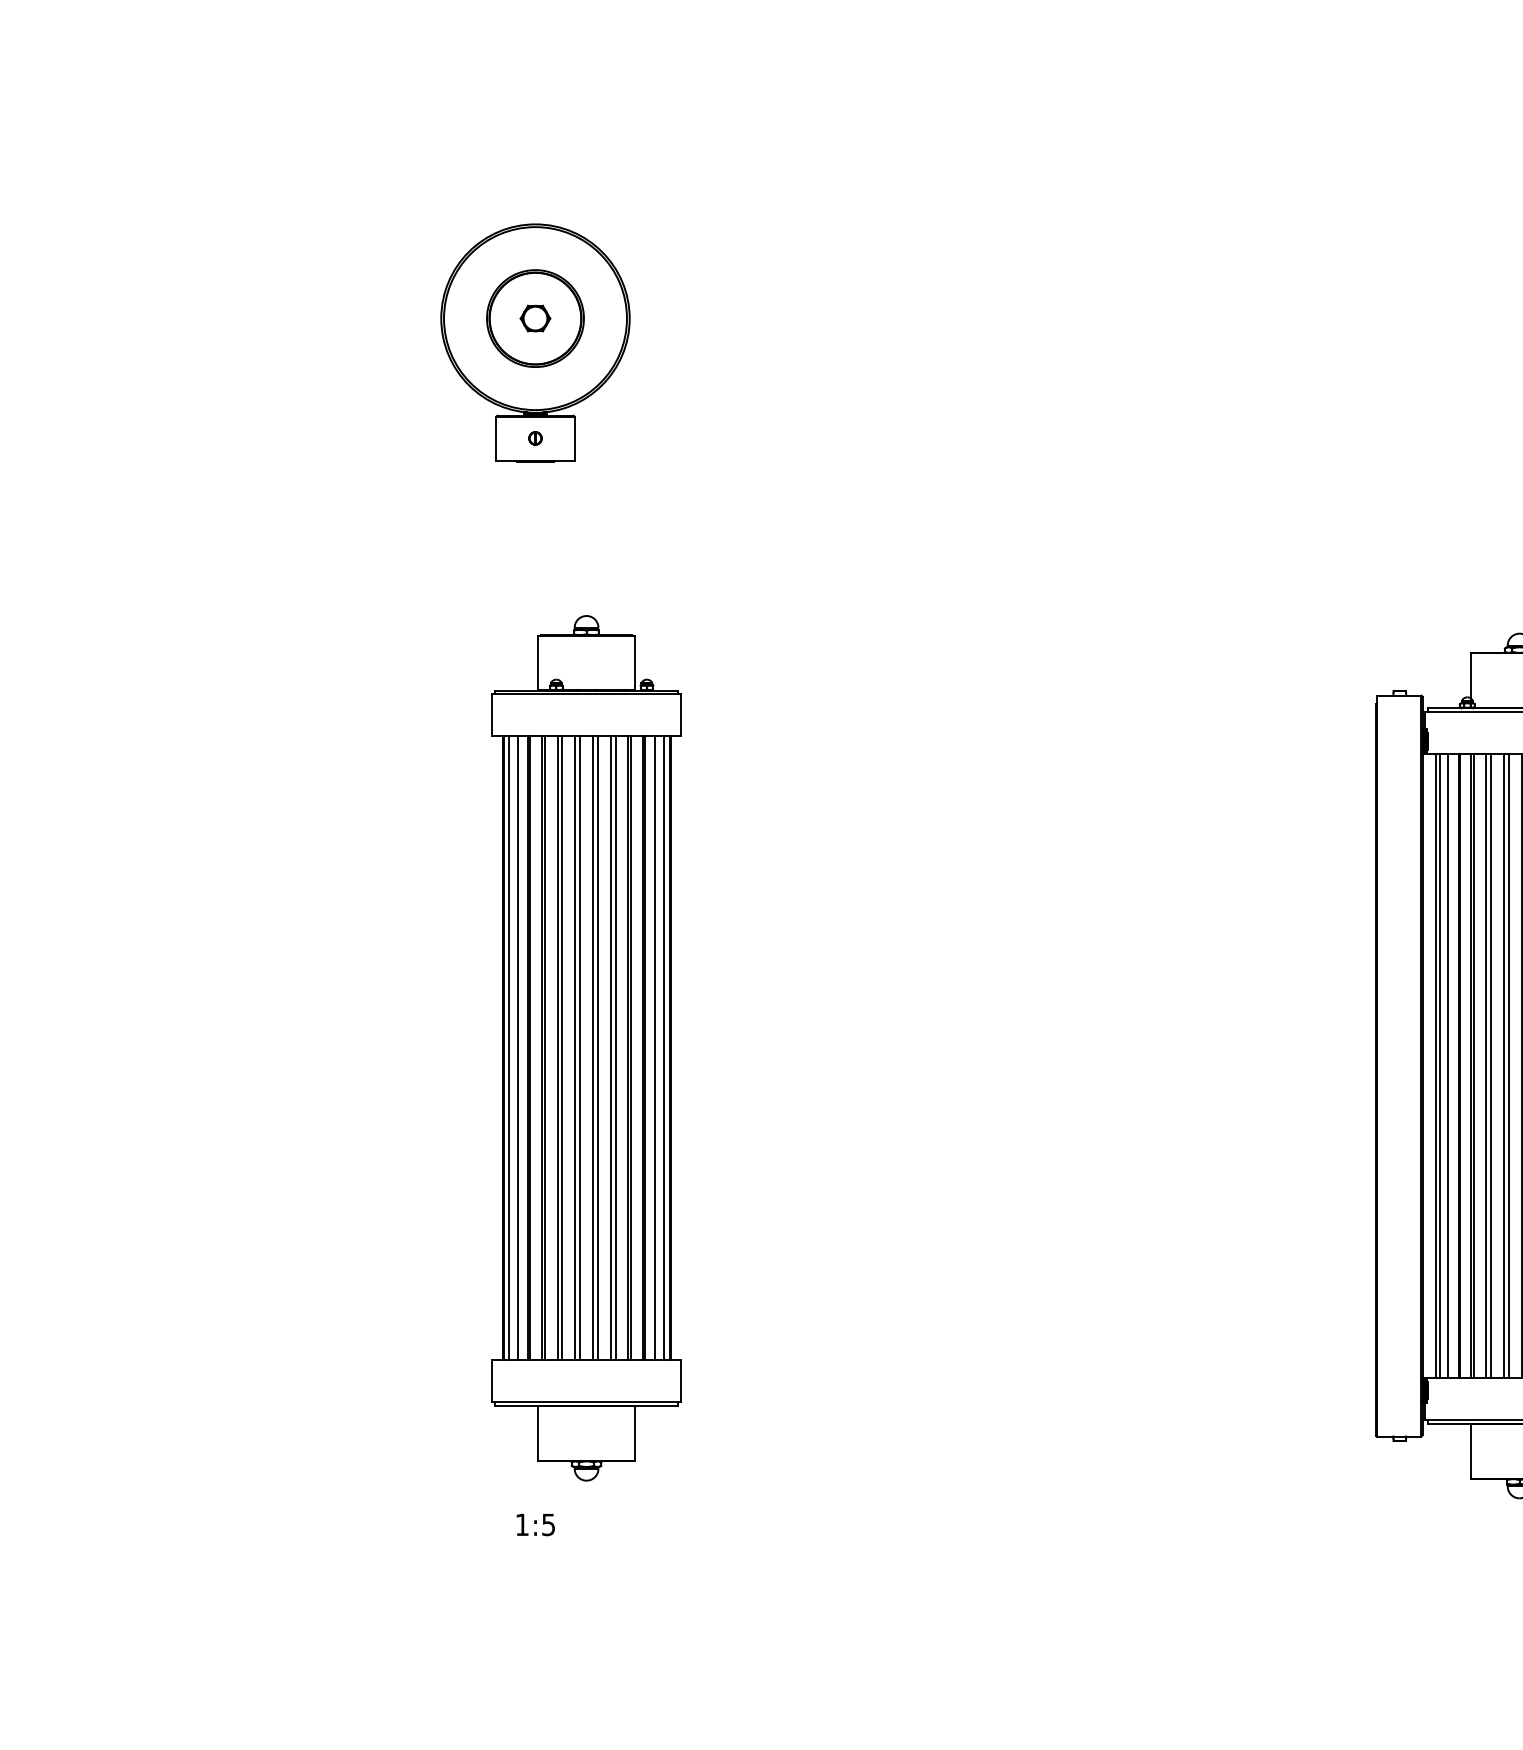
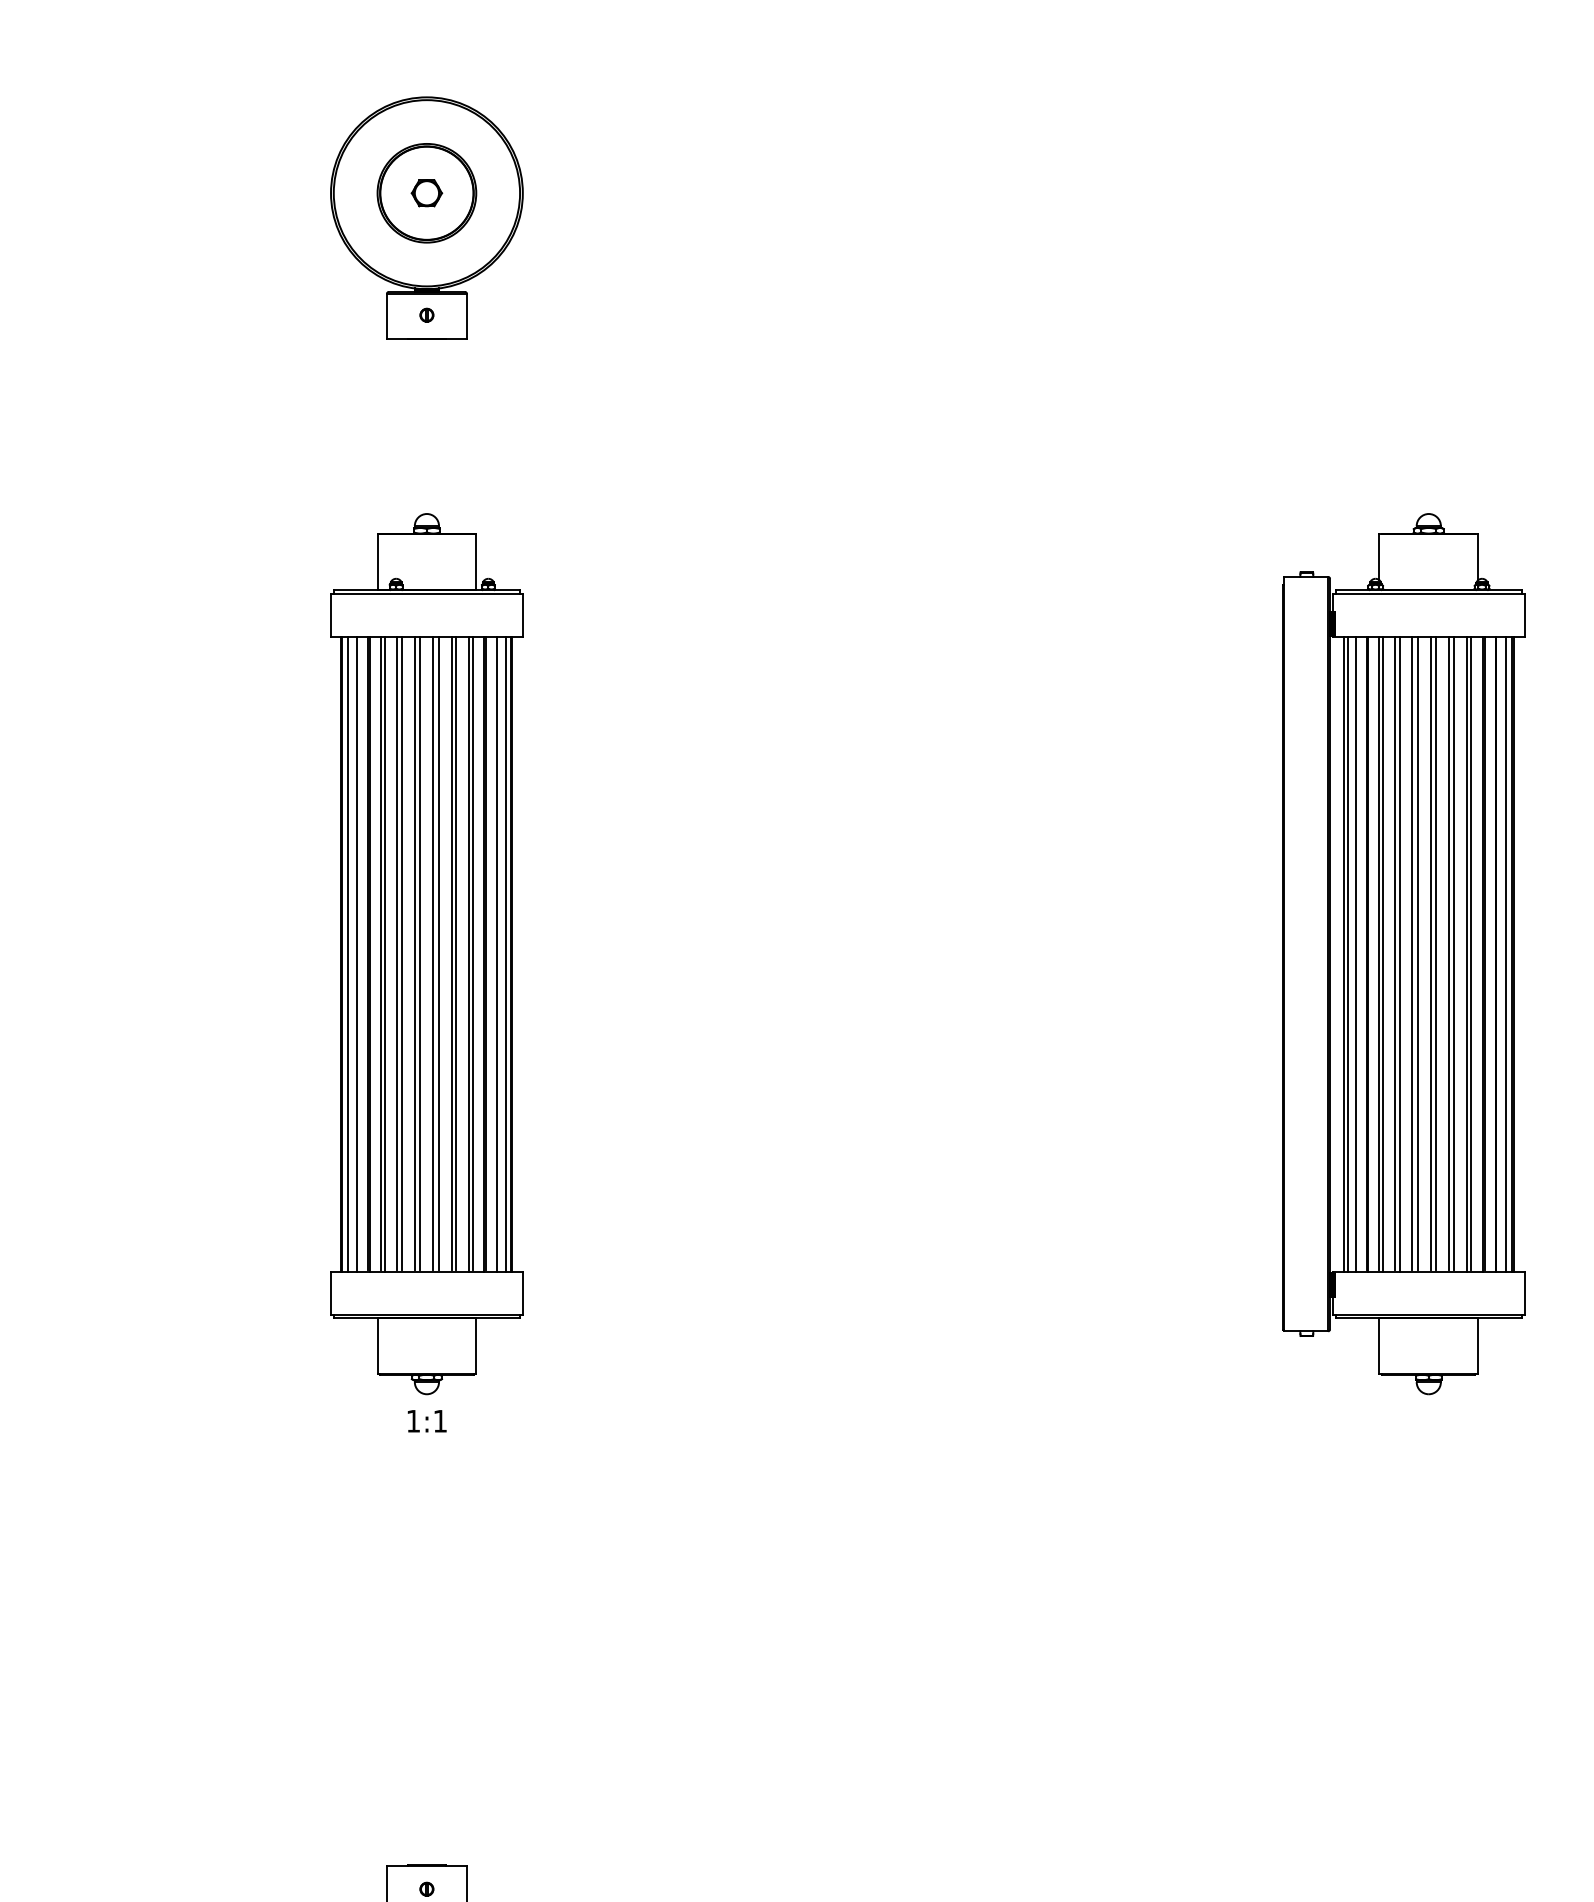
part: (586, 1048) -> (426, 954), moved
text: (547, 1525) -> (439, 1421), 1:5 -> 1:1

